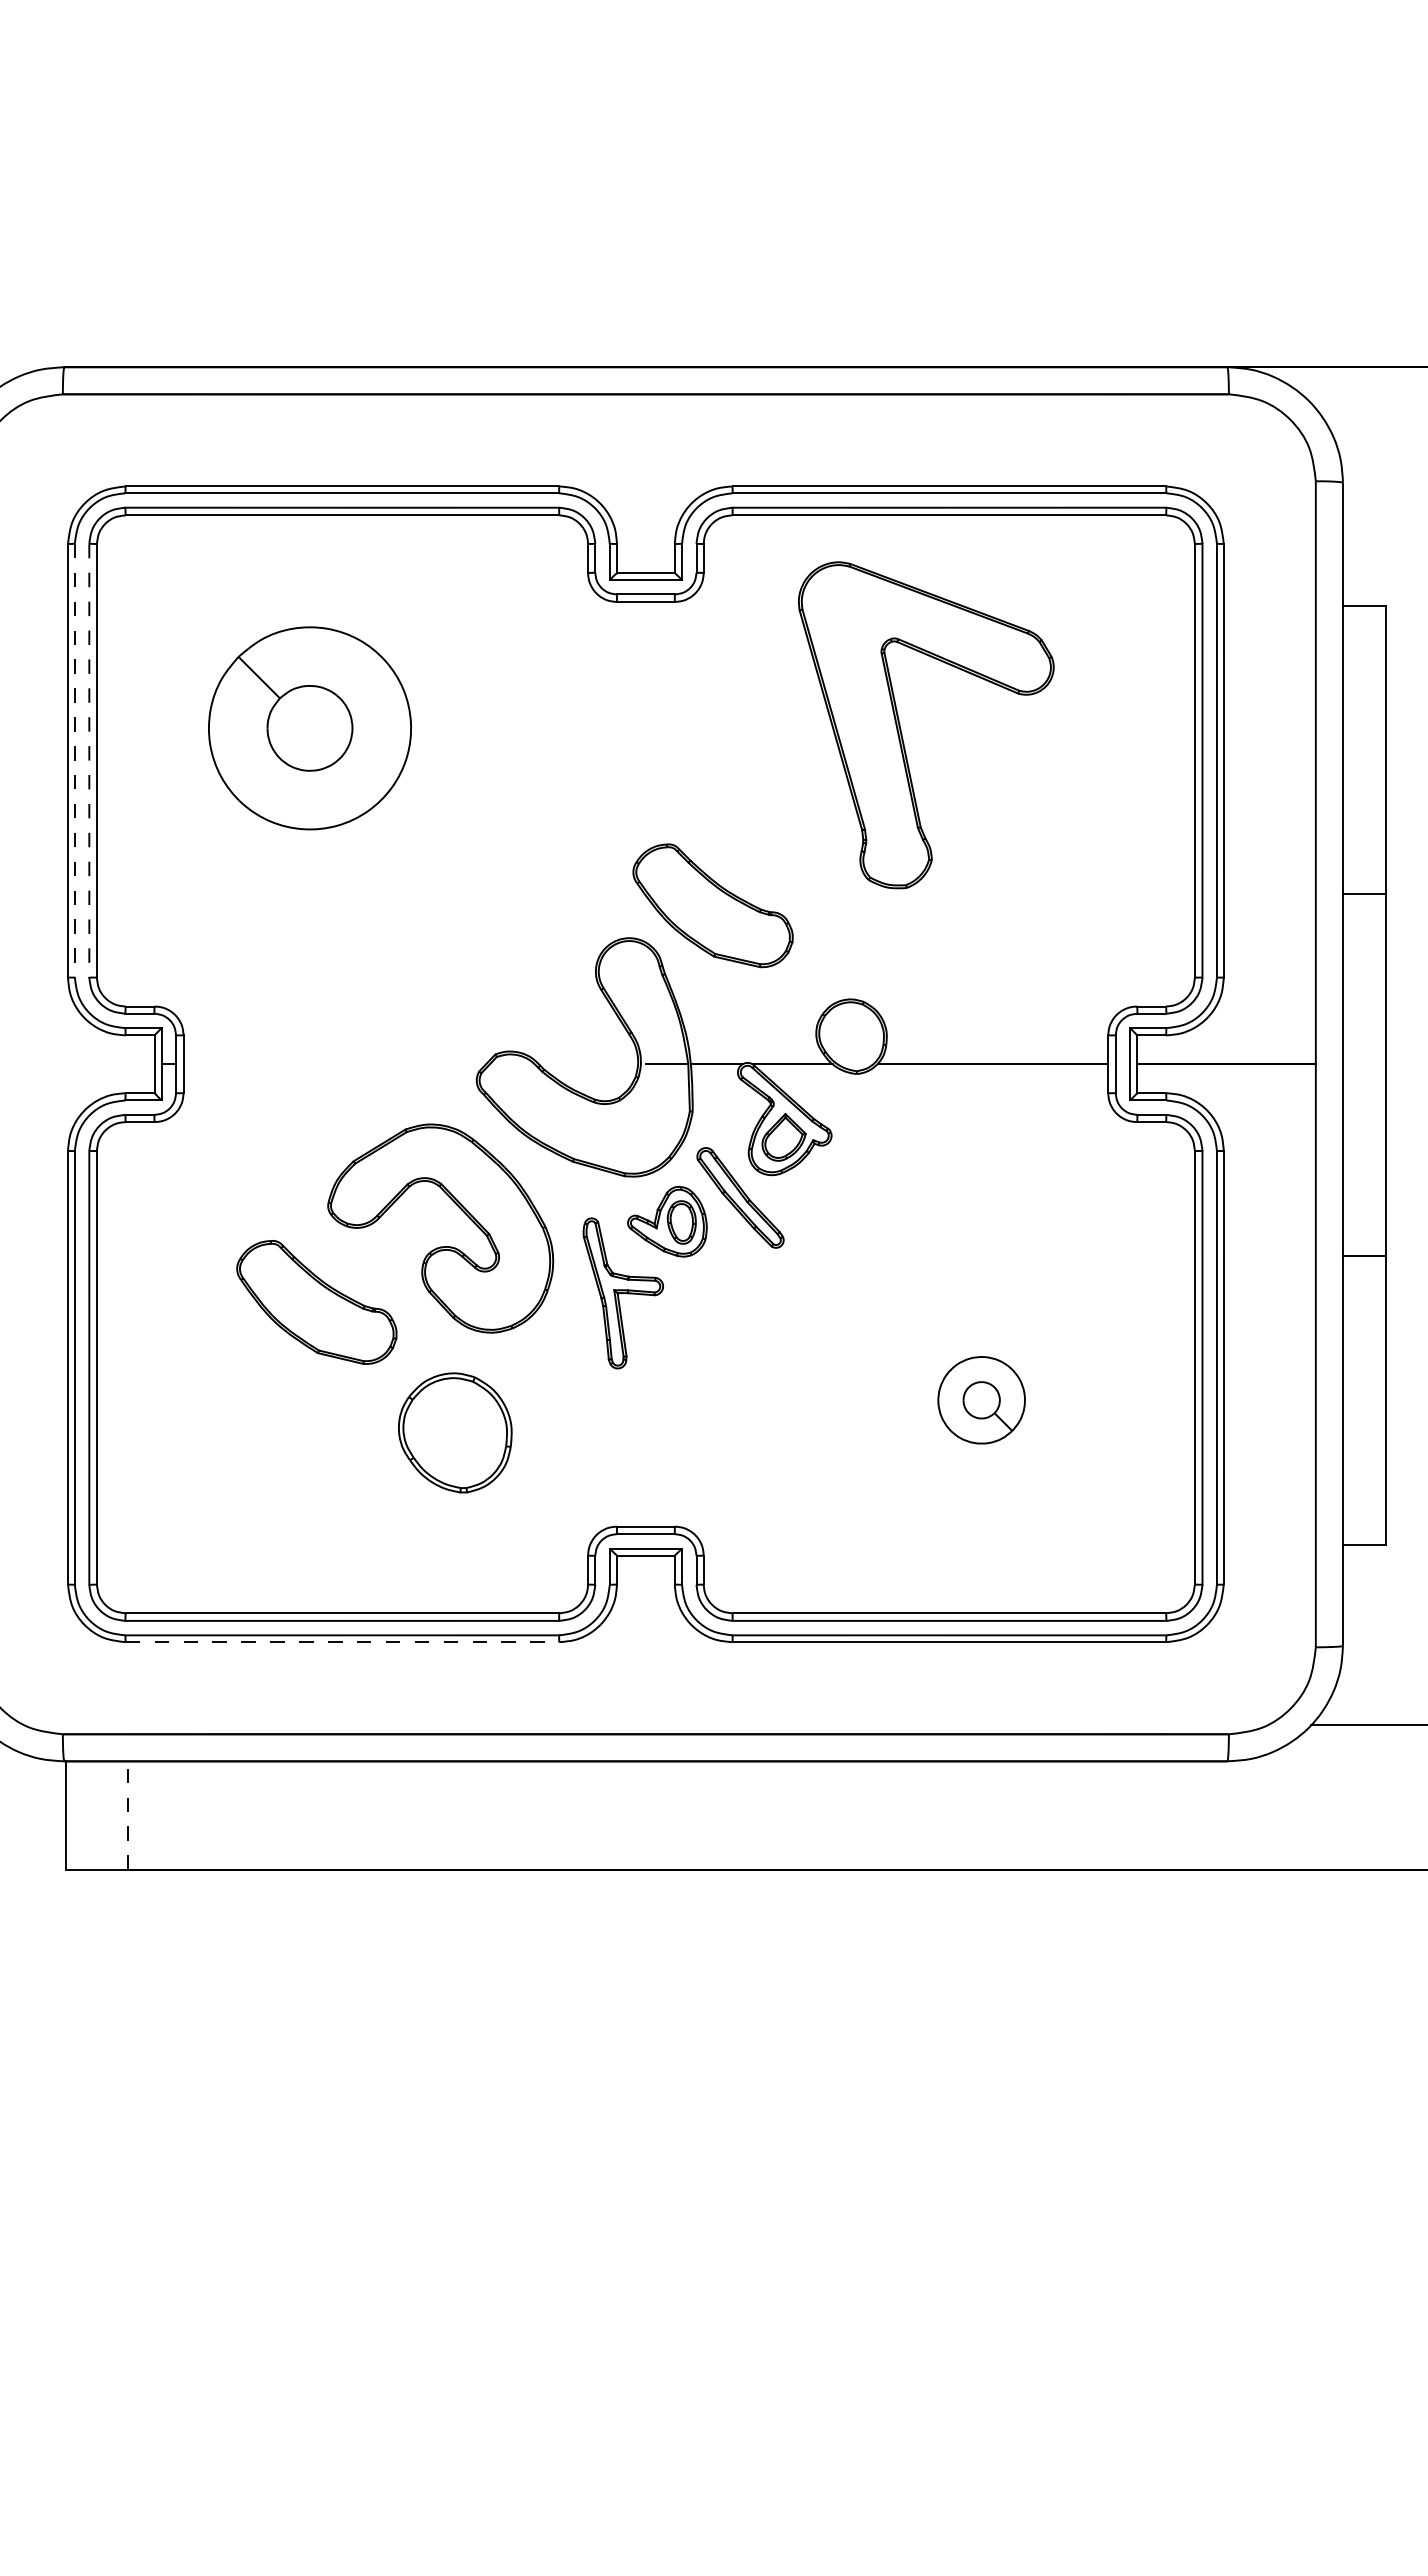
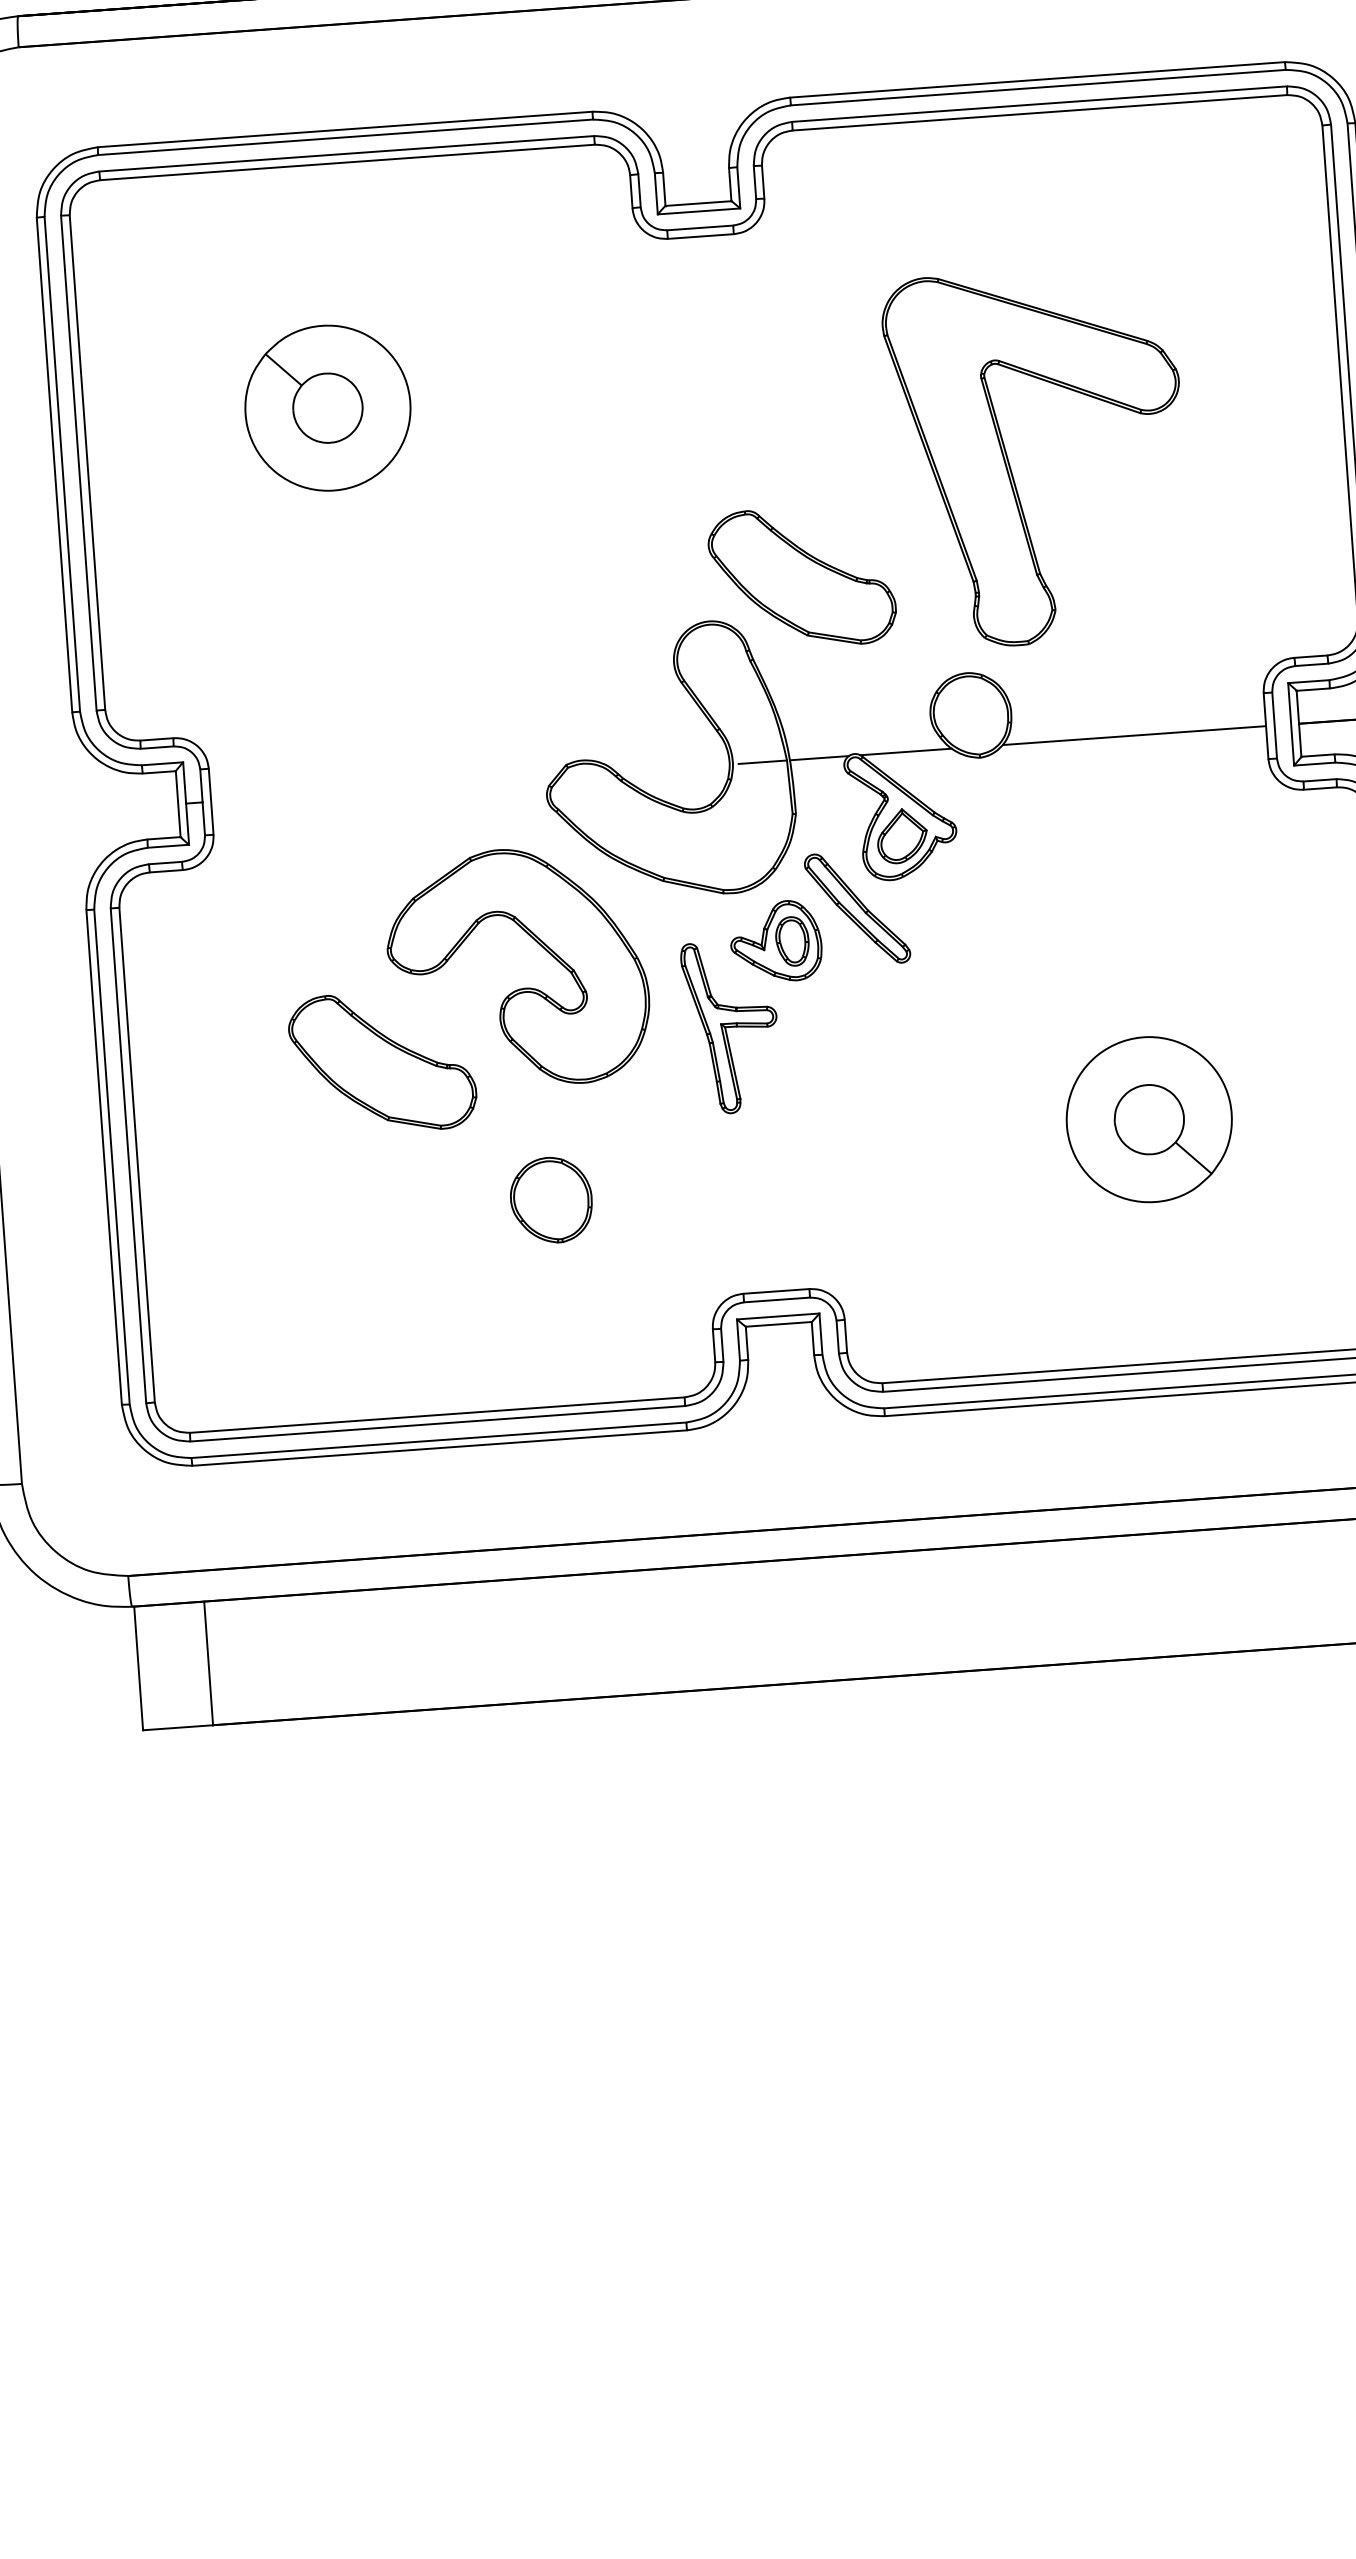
part: (309, 728) -> (327, 408), size x0.71
part: (901, 728) -> (1010, 462), moved
line: (74, 760) -> (61, 464), dashed -> solid
line: (89, 760) -> (79, 462), dashed -> solid
part: (981, 1400) -> (1149, 1120), size x1.67
part: (455, 1433) -> (551, 1200), size x0.62
line: (342, 1642) -> (439, 1448), dashed -> solid
line: (127, 1815) -> (208, 1663), dashed -> solid

